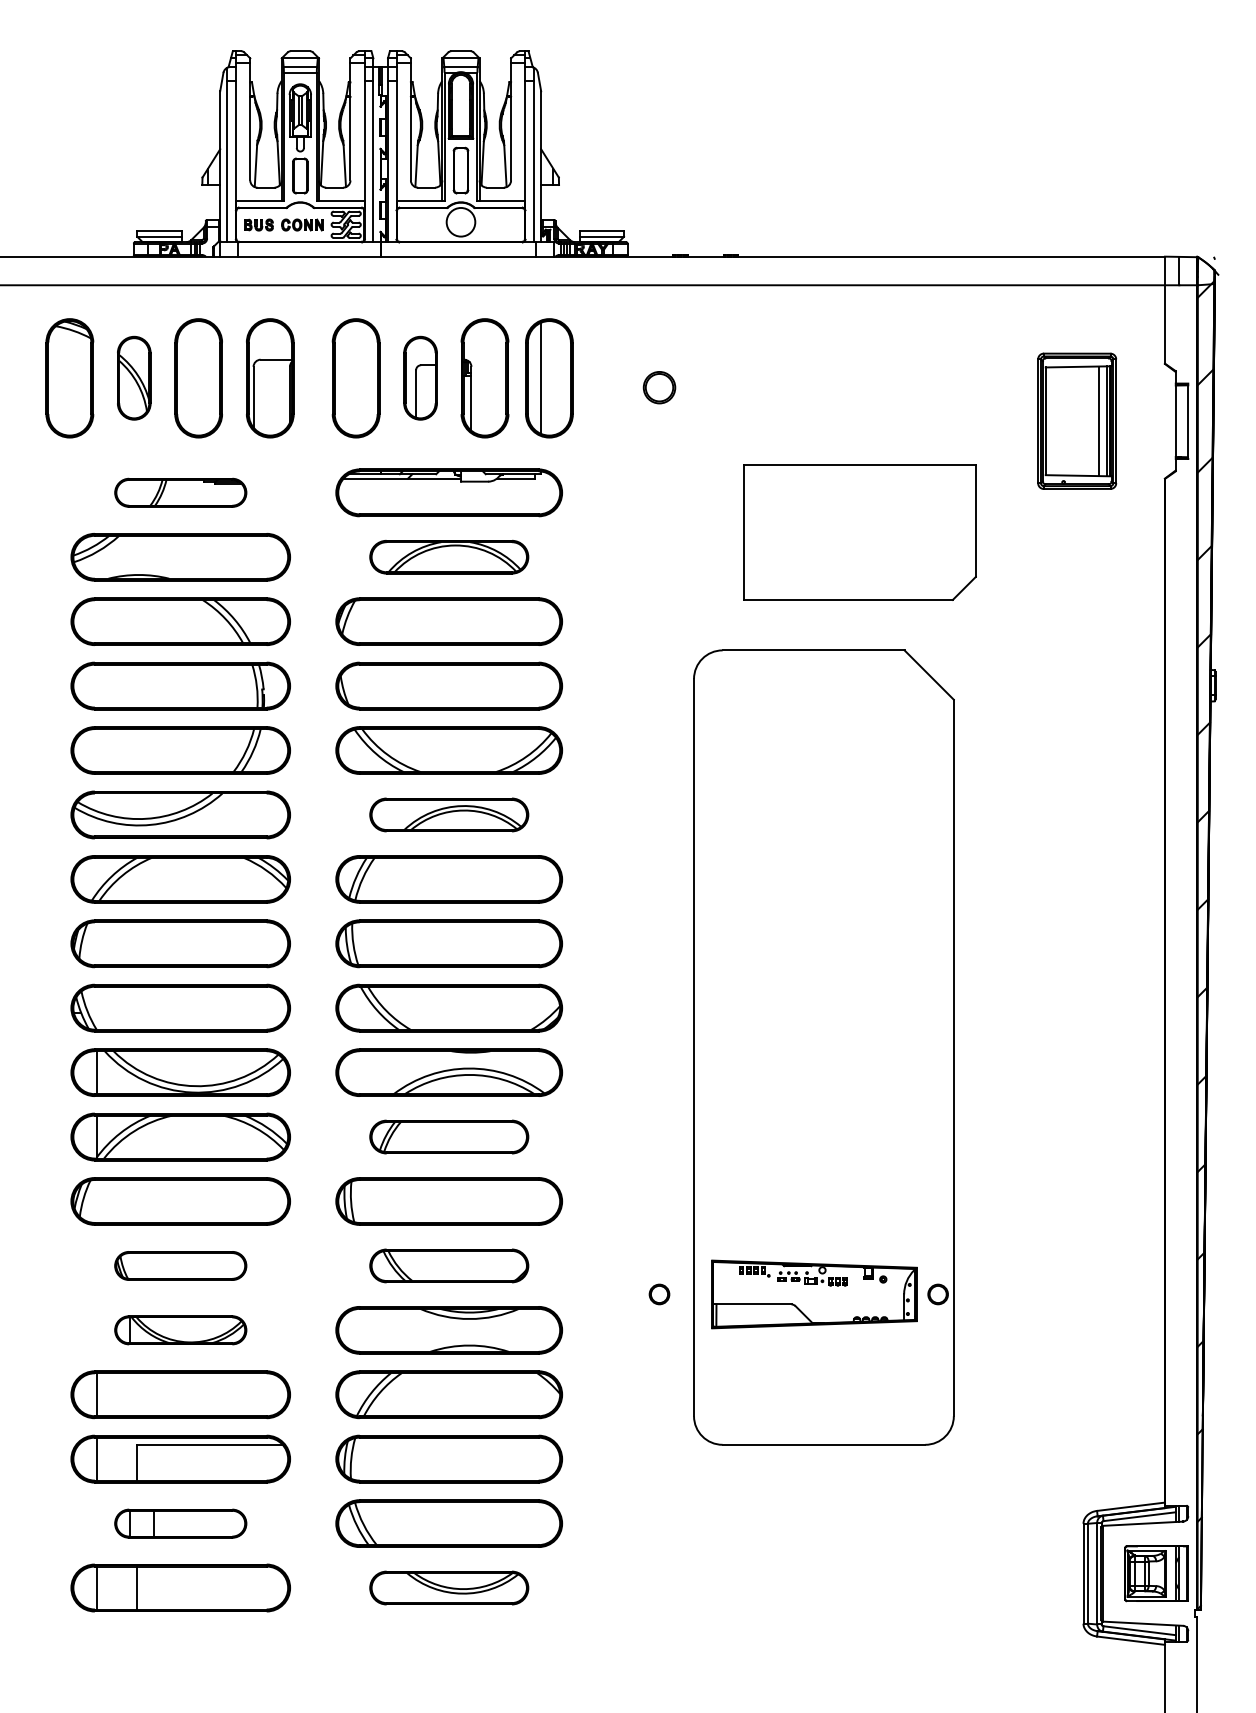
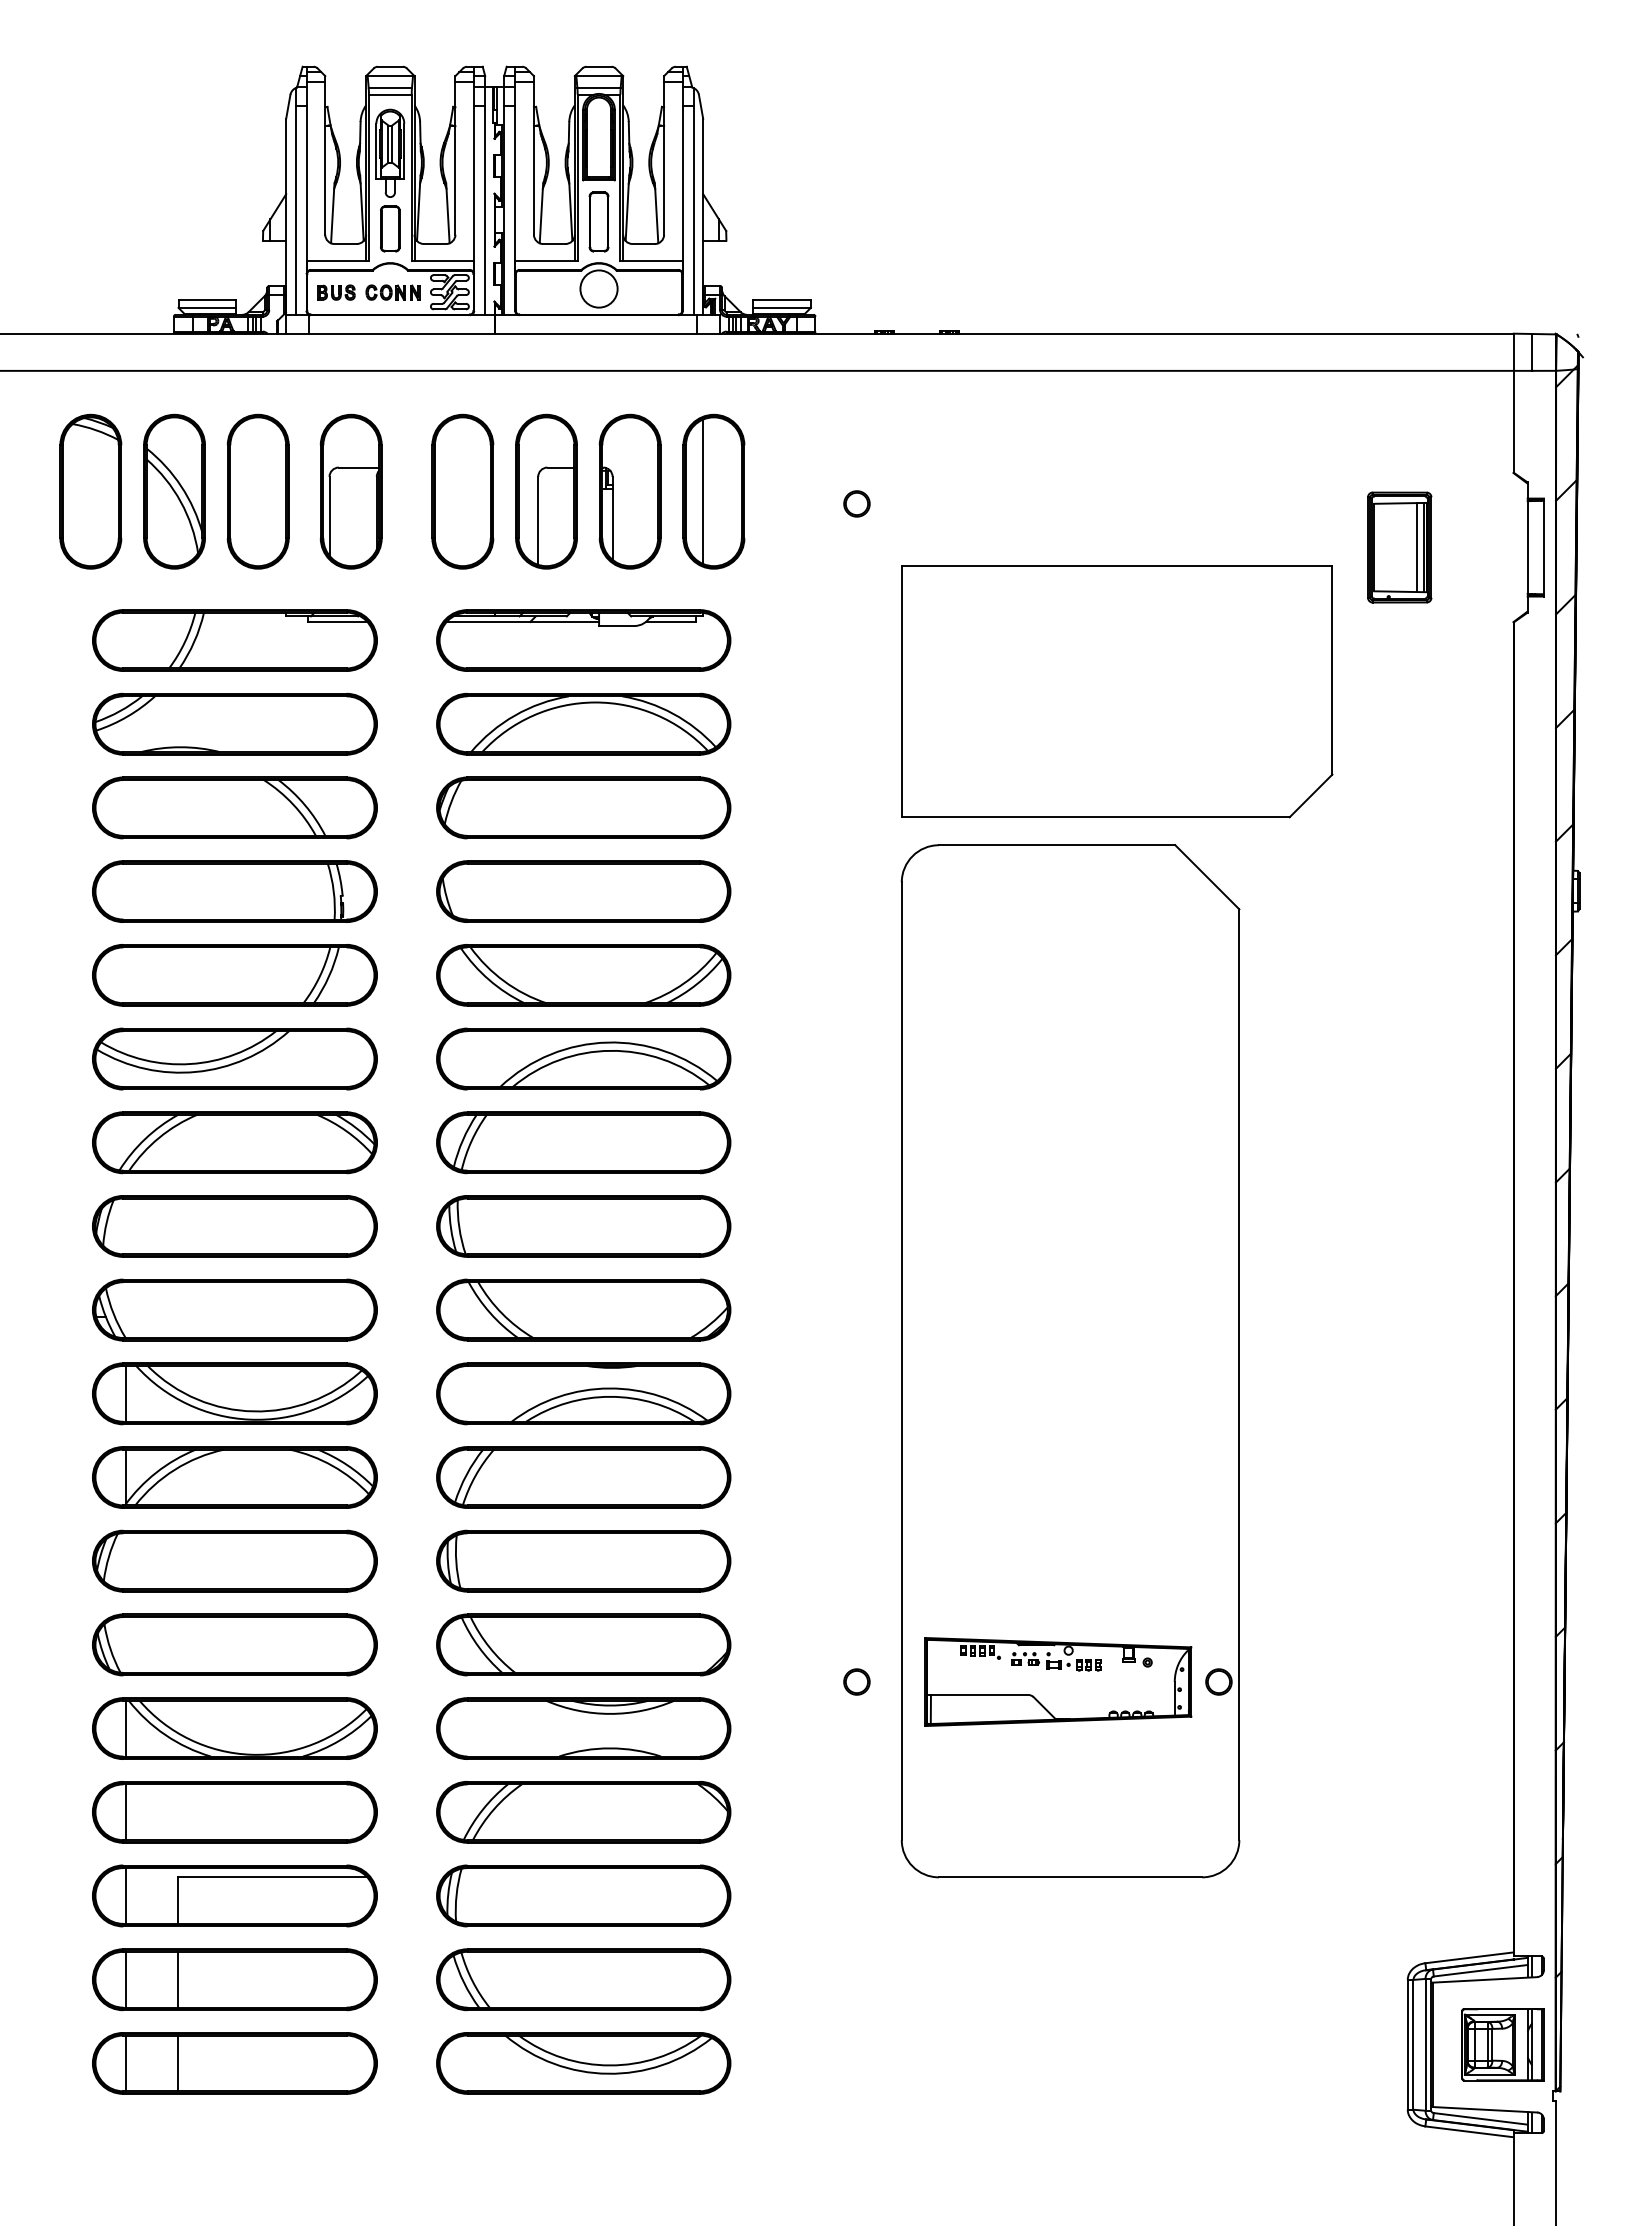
part: (134, 378) -> (174, 491), size x1.43
part: (420, 378) -> (546, 491), size x1.43
circle: (659, 387) -> (856, 503), size x0.62
part: (1077, 421) -> (1399, 547), size x0.62
part: (180, 492) -> (234, 640), size x1.67
part: (860, 532) -> (1117, 691), size x1.43
part: (449, 556) -> (583, 723), size x1.43
part: (449, 814) -> (583, 1058), size x1.43
part: (449, 1137) -> (583, 1477), size x1.43
part: (180, 1265) -> (234, 1644), size x1.67
part: (449, 1265) -> (583, 1644), size x1.43
part: (180, 1330) -> (234, 1728), size x1.67
part: (180, 1523) -> (234, 1979), size x1.67
part: (449, 1588) -> (583, 2063), size x1.43

